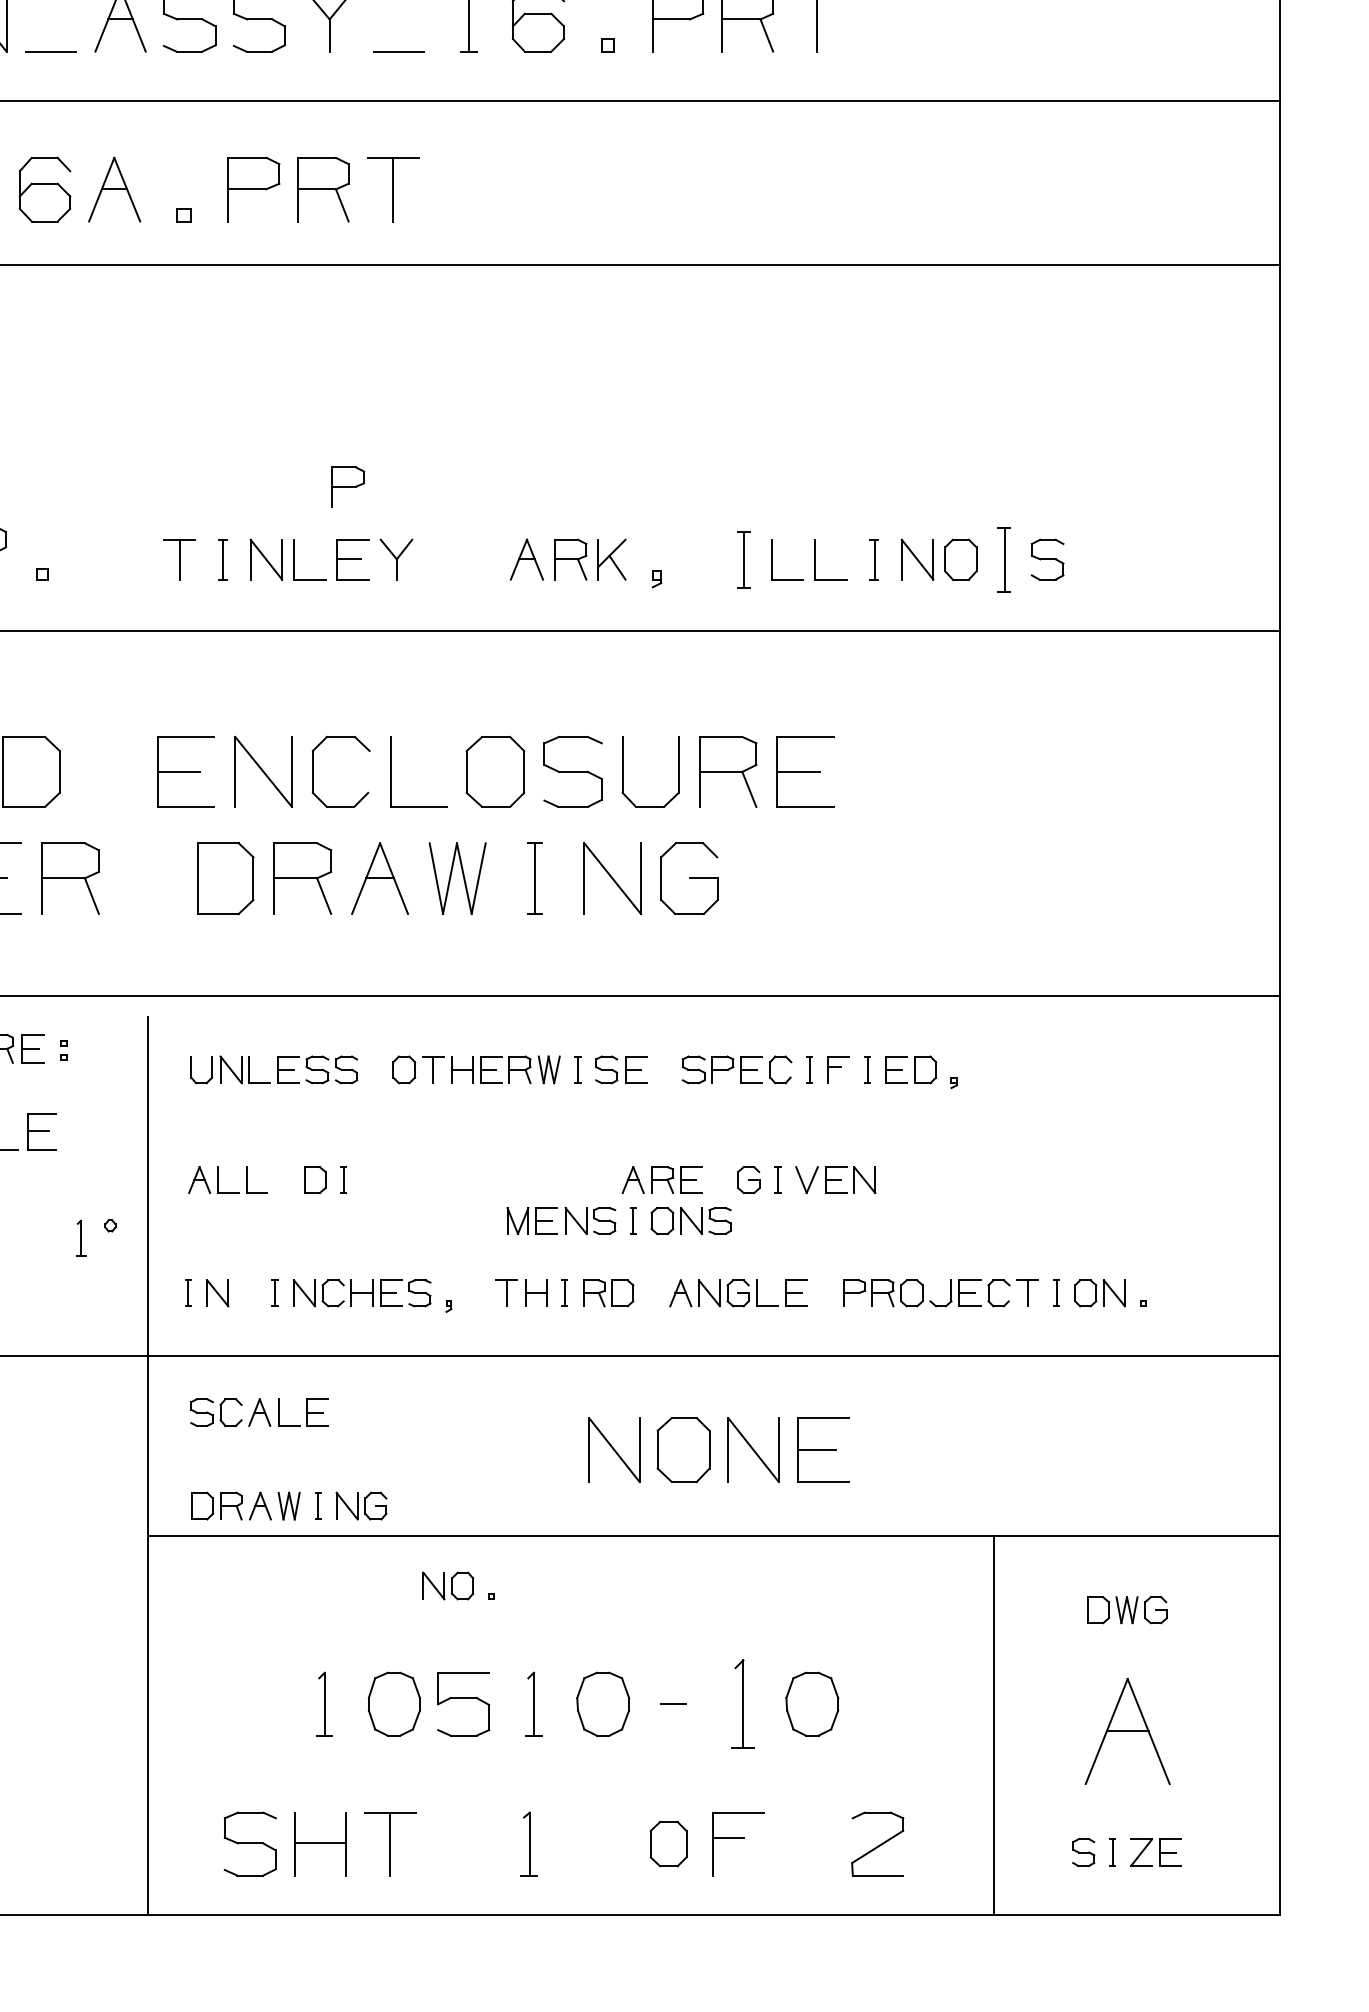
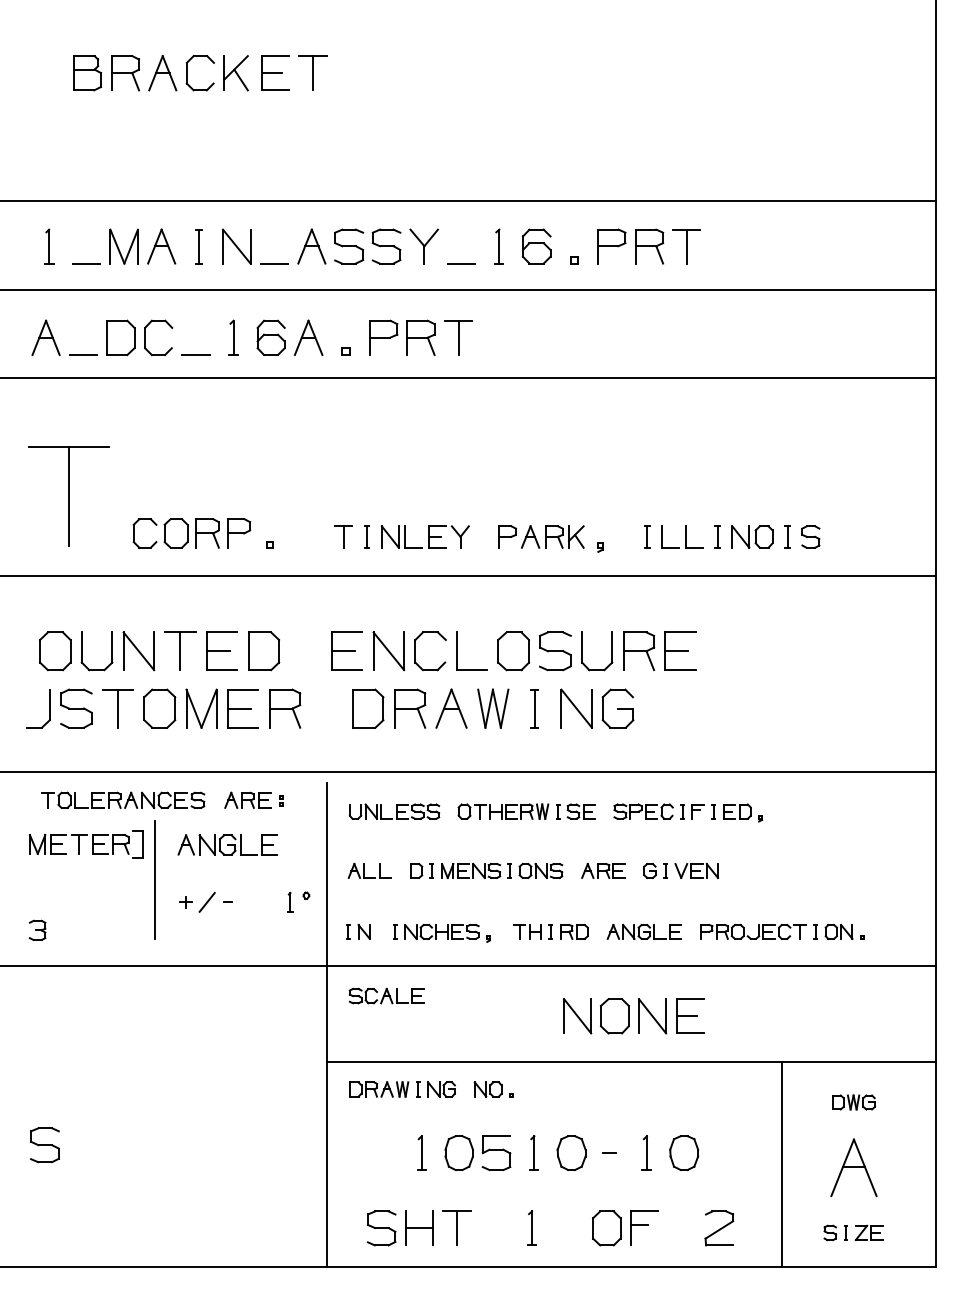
part: (348, 486) -> (507, 536), moved
part: (744, 558) -> (647, 536), size x0.71
part: (1004, 558) -> (787, 536), size x0.62
part: (619, 1220) -> (502, 870), moved
part: (288, 1506) -> (402, 1089), moved
part: (742, 1703) -> (646, 1152), size x0.71
part: (667, 1844) -> (606, 1228), size x1.43

